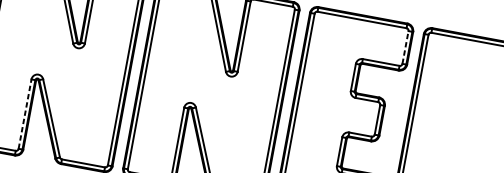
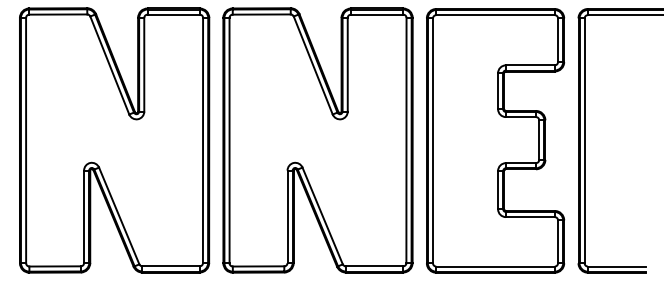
line: (405, 47) -> (558, 40), dashed -> solid
line: (25, 113) -> (84, 216), dashed -> solid

